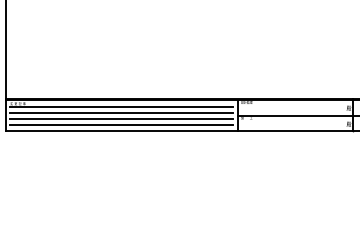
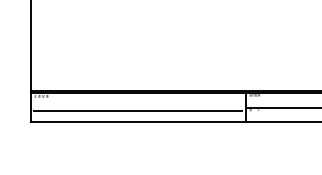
line: (121, 106) -> (137, 98), removed
line: (121, 112) -> (137, 104), removed
line: (121, 125) -> (137, 116), removed

